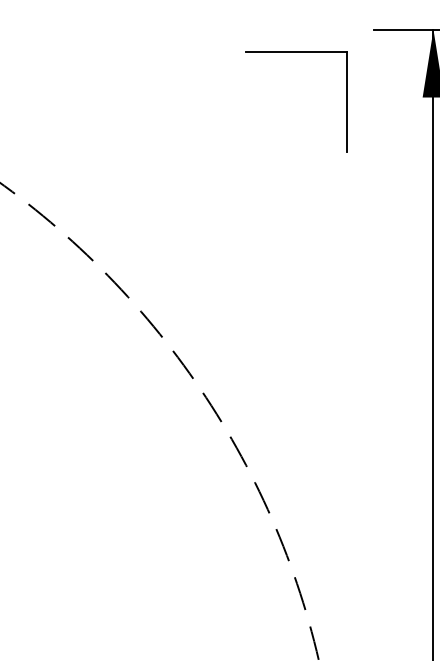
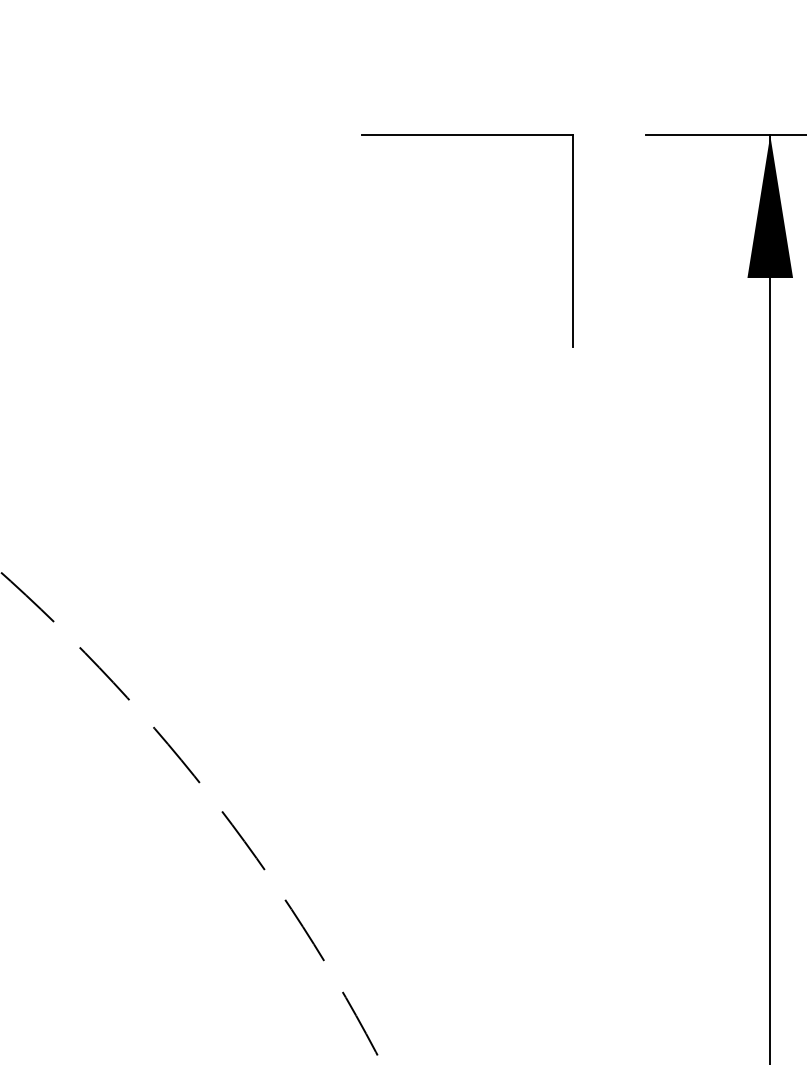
part: (296, 52) -> (467, 136), moved

